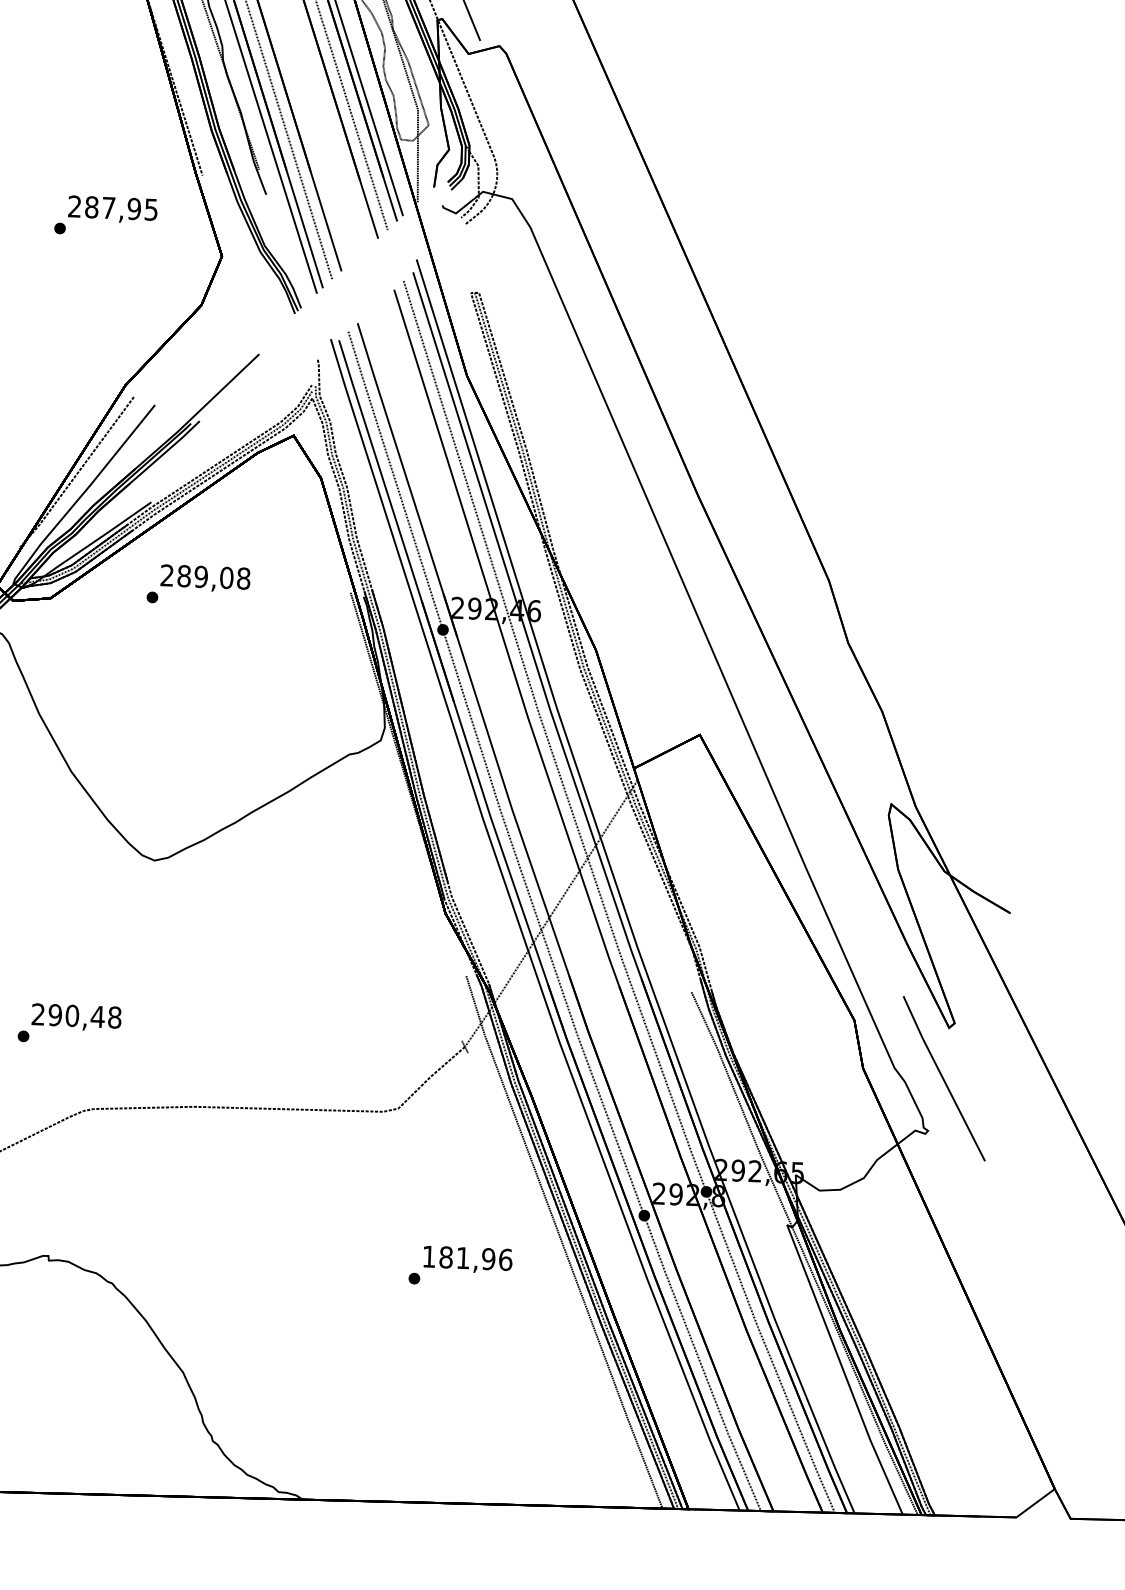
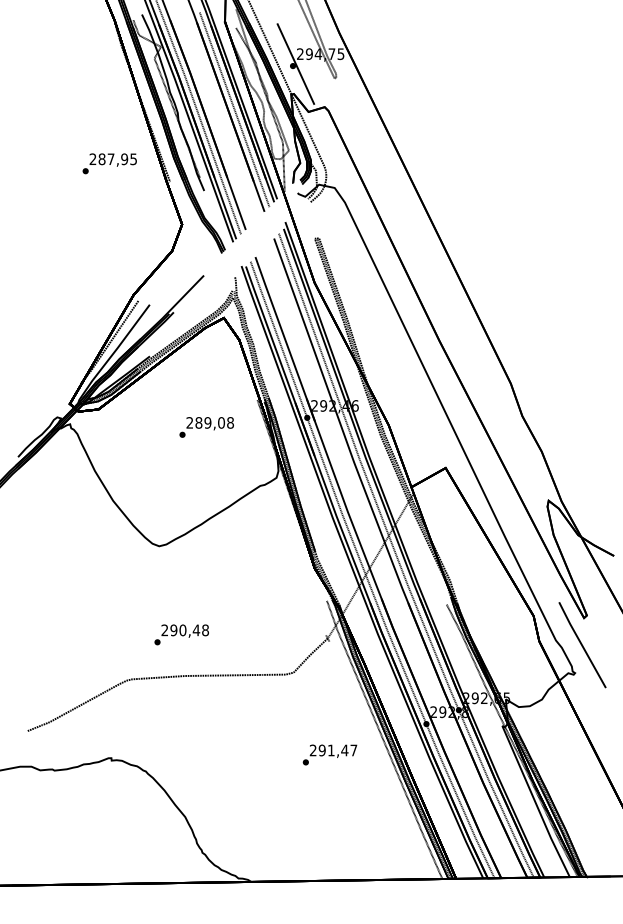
text: (105, 215) -> (109, 163), moved
text: (198, 585) -> (206, 427), moved
text: (69, 1023) -> (181, 634), moved
text: (467, 1258) -> (333, 750), 181,96 -> 291,47

